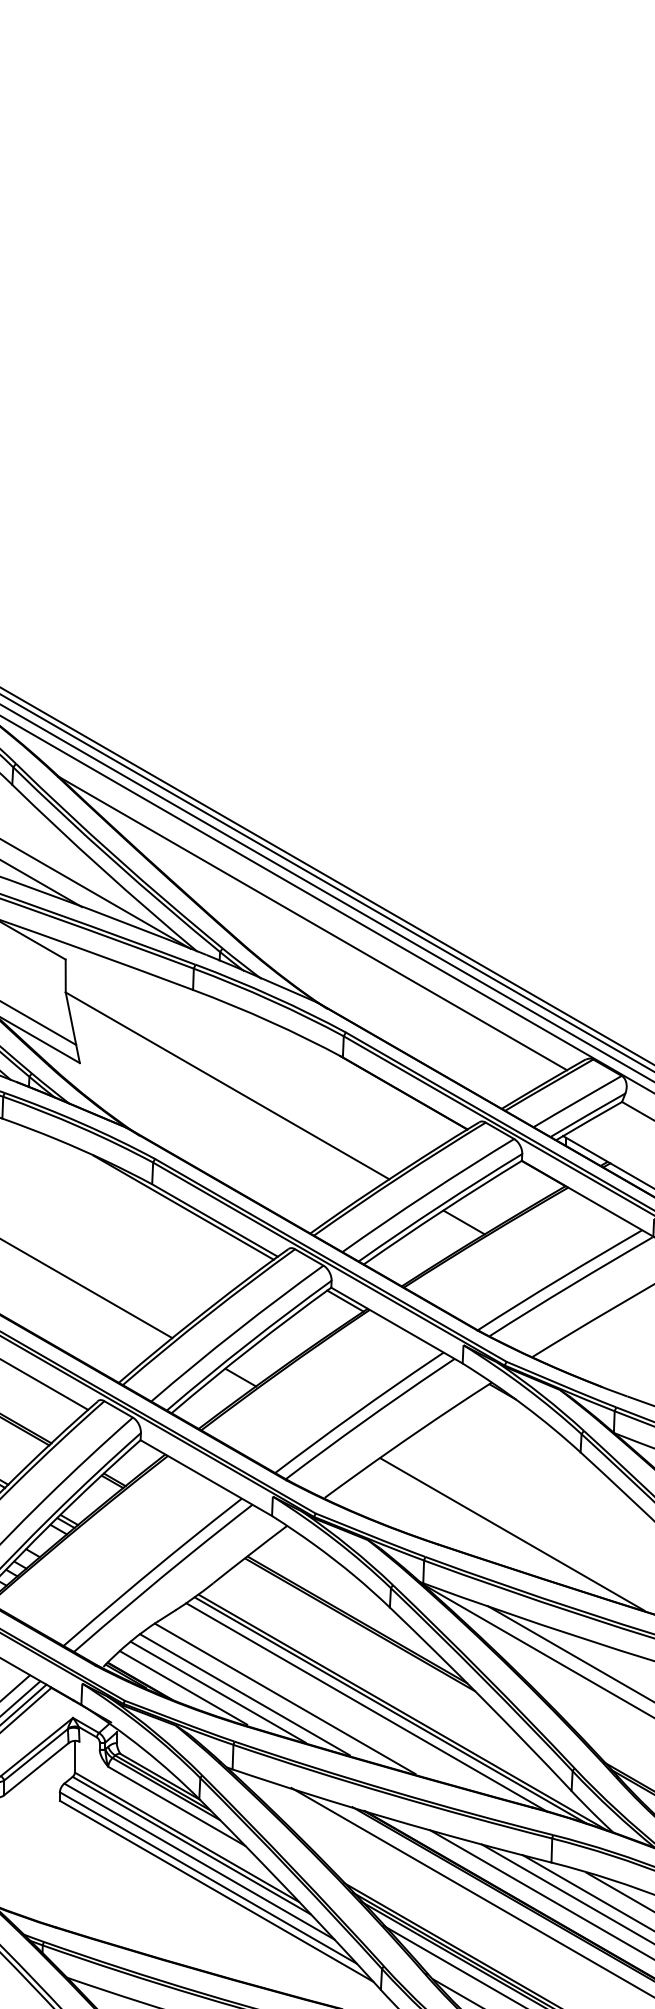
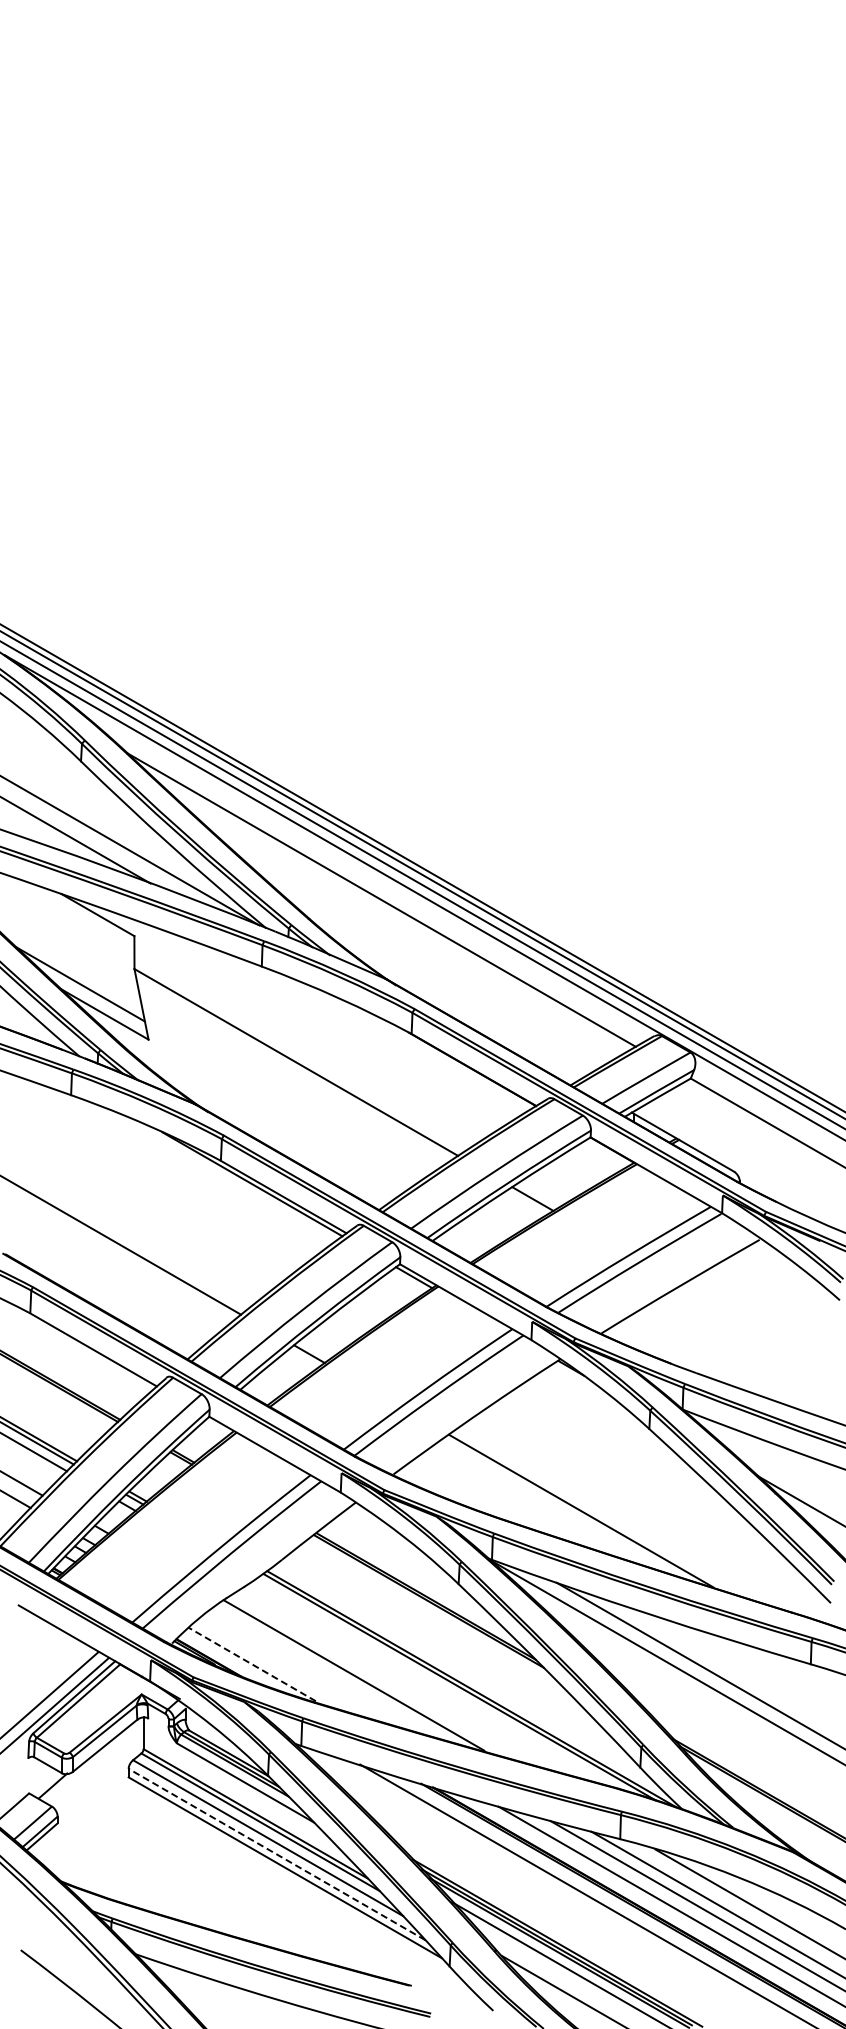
line: (183, 1687) -> (252, 1664), solid -> dashed
line: (217, 1691) -> (286, 1668), removed
line: (244, 1693) -> (313, 1670), removed
line: (366, 1706) -> (435, 1683), removed
line: (207, 1877) -> (276, 1854), solid -> dashed

